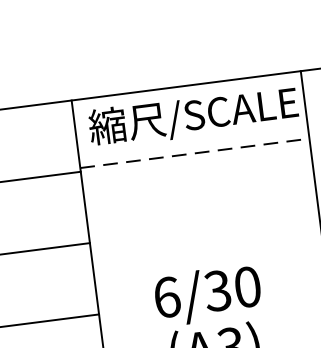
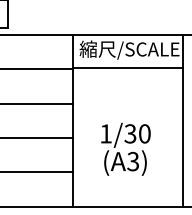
line: (196, 153) -> (128, 67), dashed -> solid
text: (167, 296) -> (106, 133), 6/30 -> 1/30

